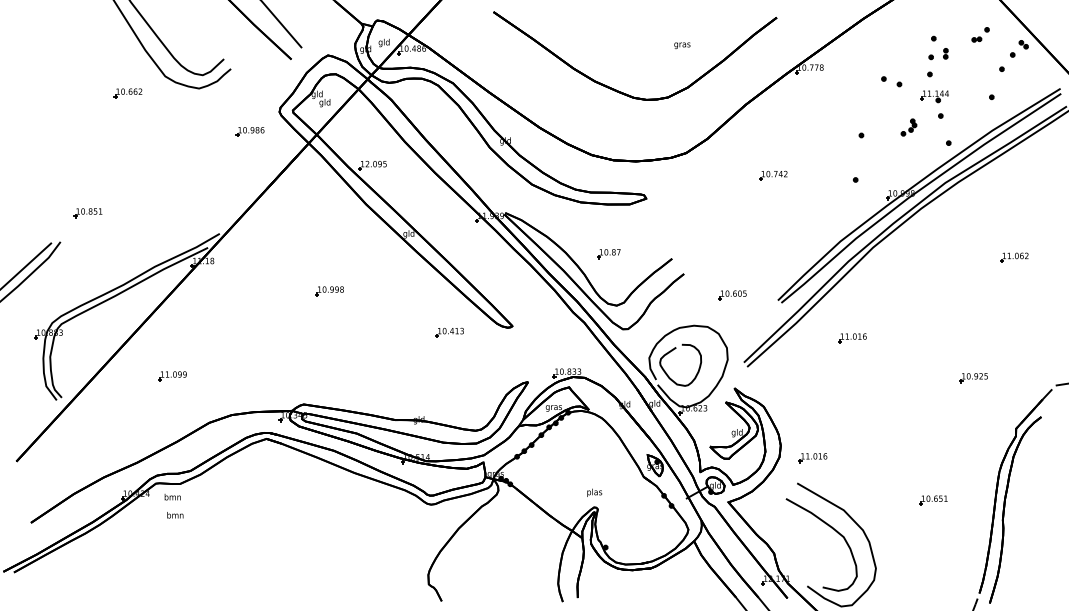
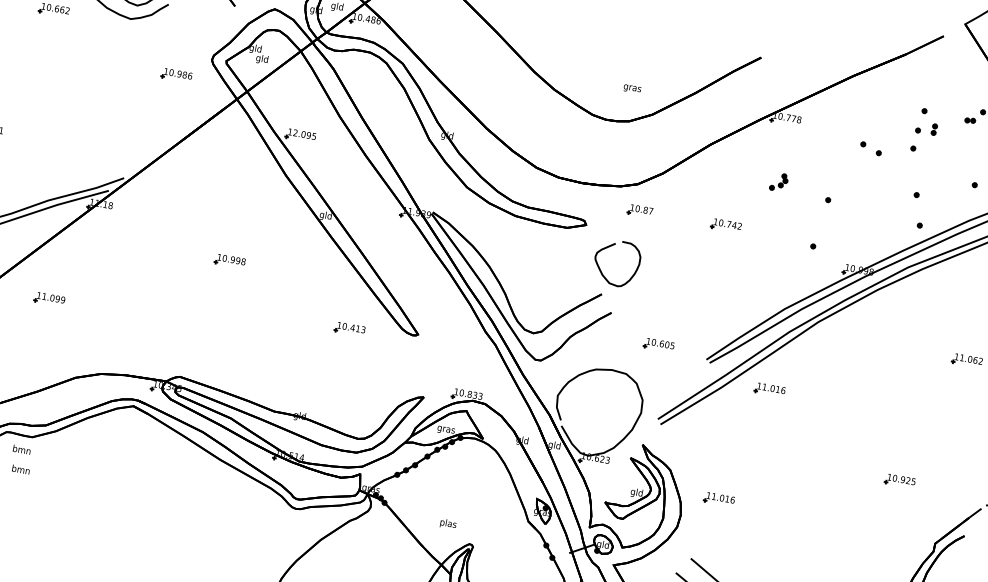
text: (682, 45) -> (632, 88), moved
part: (934, 96) -> (913, 172), removed
part: (908, 127) -> (778, 182), moved
part: (608, 254) -> (639, 211), moved
part: (852, 338) -> (769, 390), moved
curve: (672, 351) -> (610, 247), moved
part: (172, 376) -> (49, 299), moved
part: (812, 458) -> (718, 499), moved
text: (594, 492) -> (448, 523), moved

